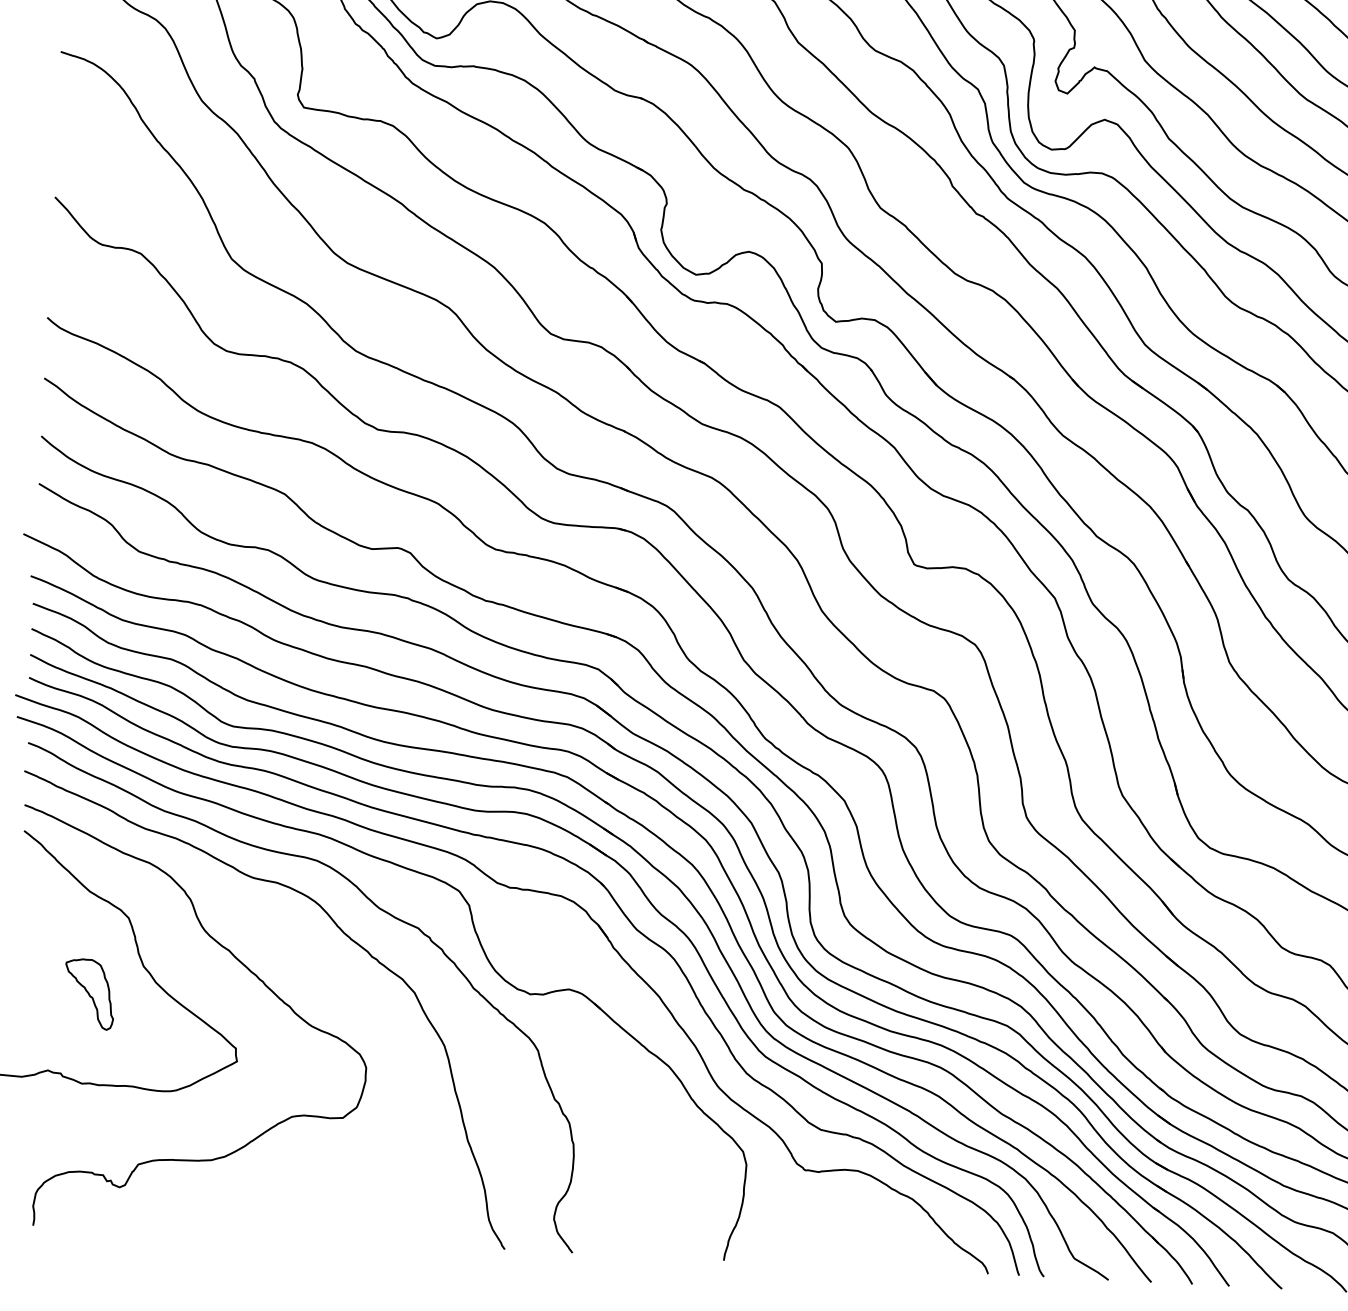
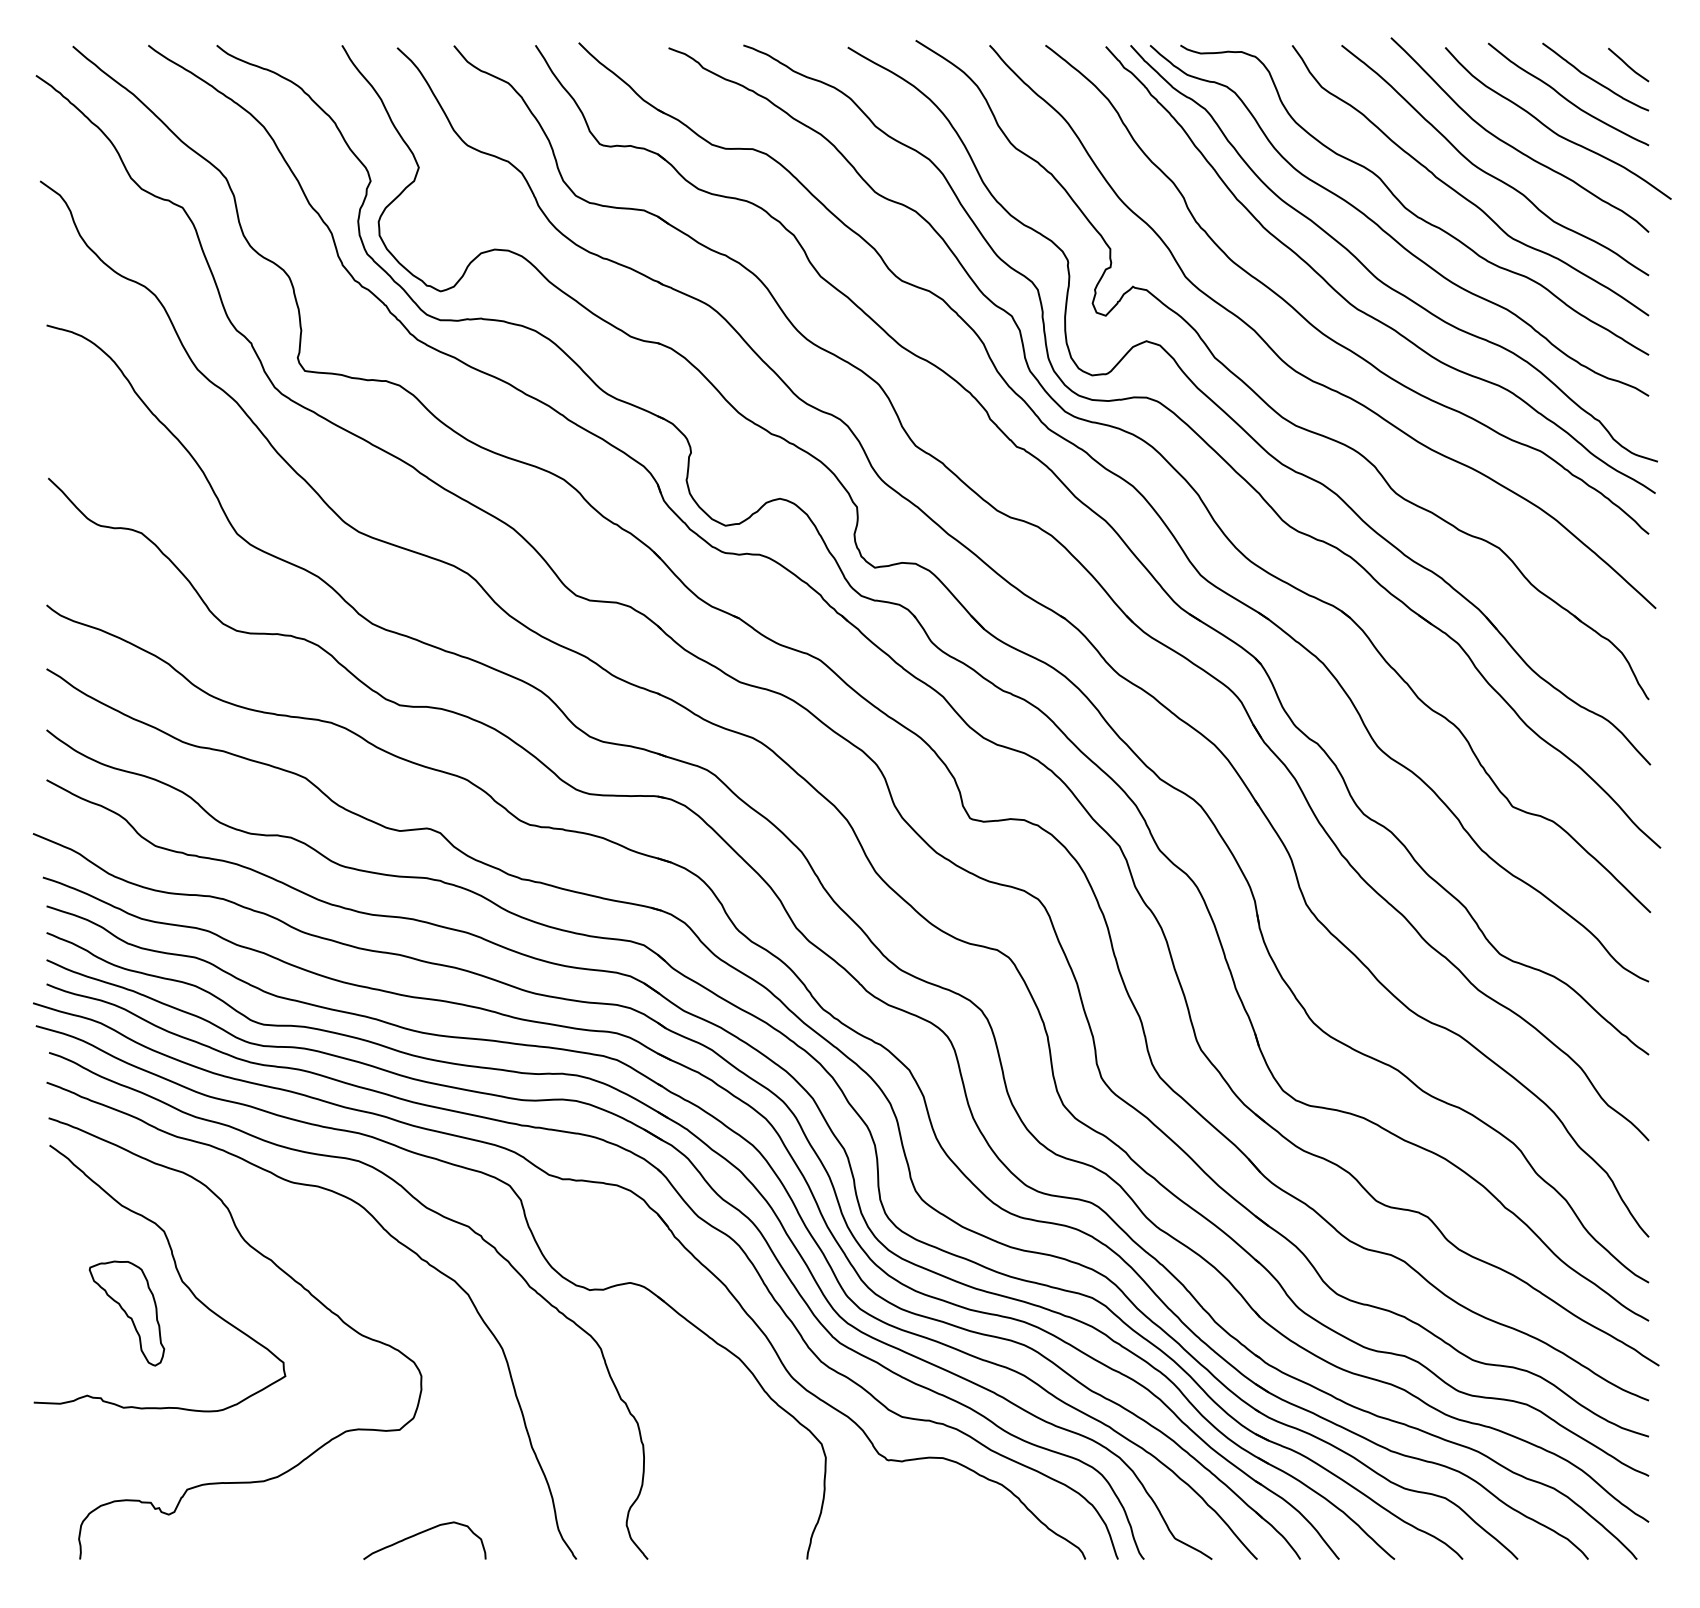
part: (89, 994) -> (126, 1313), size x1.43
curve: (359, 1217) -> (422, 1533), added

